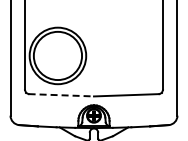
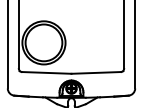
line: (61, 95) -> (46, 73), dashed -> solid

